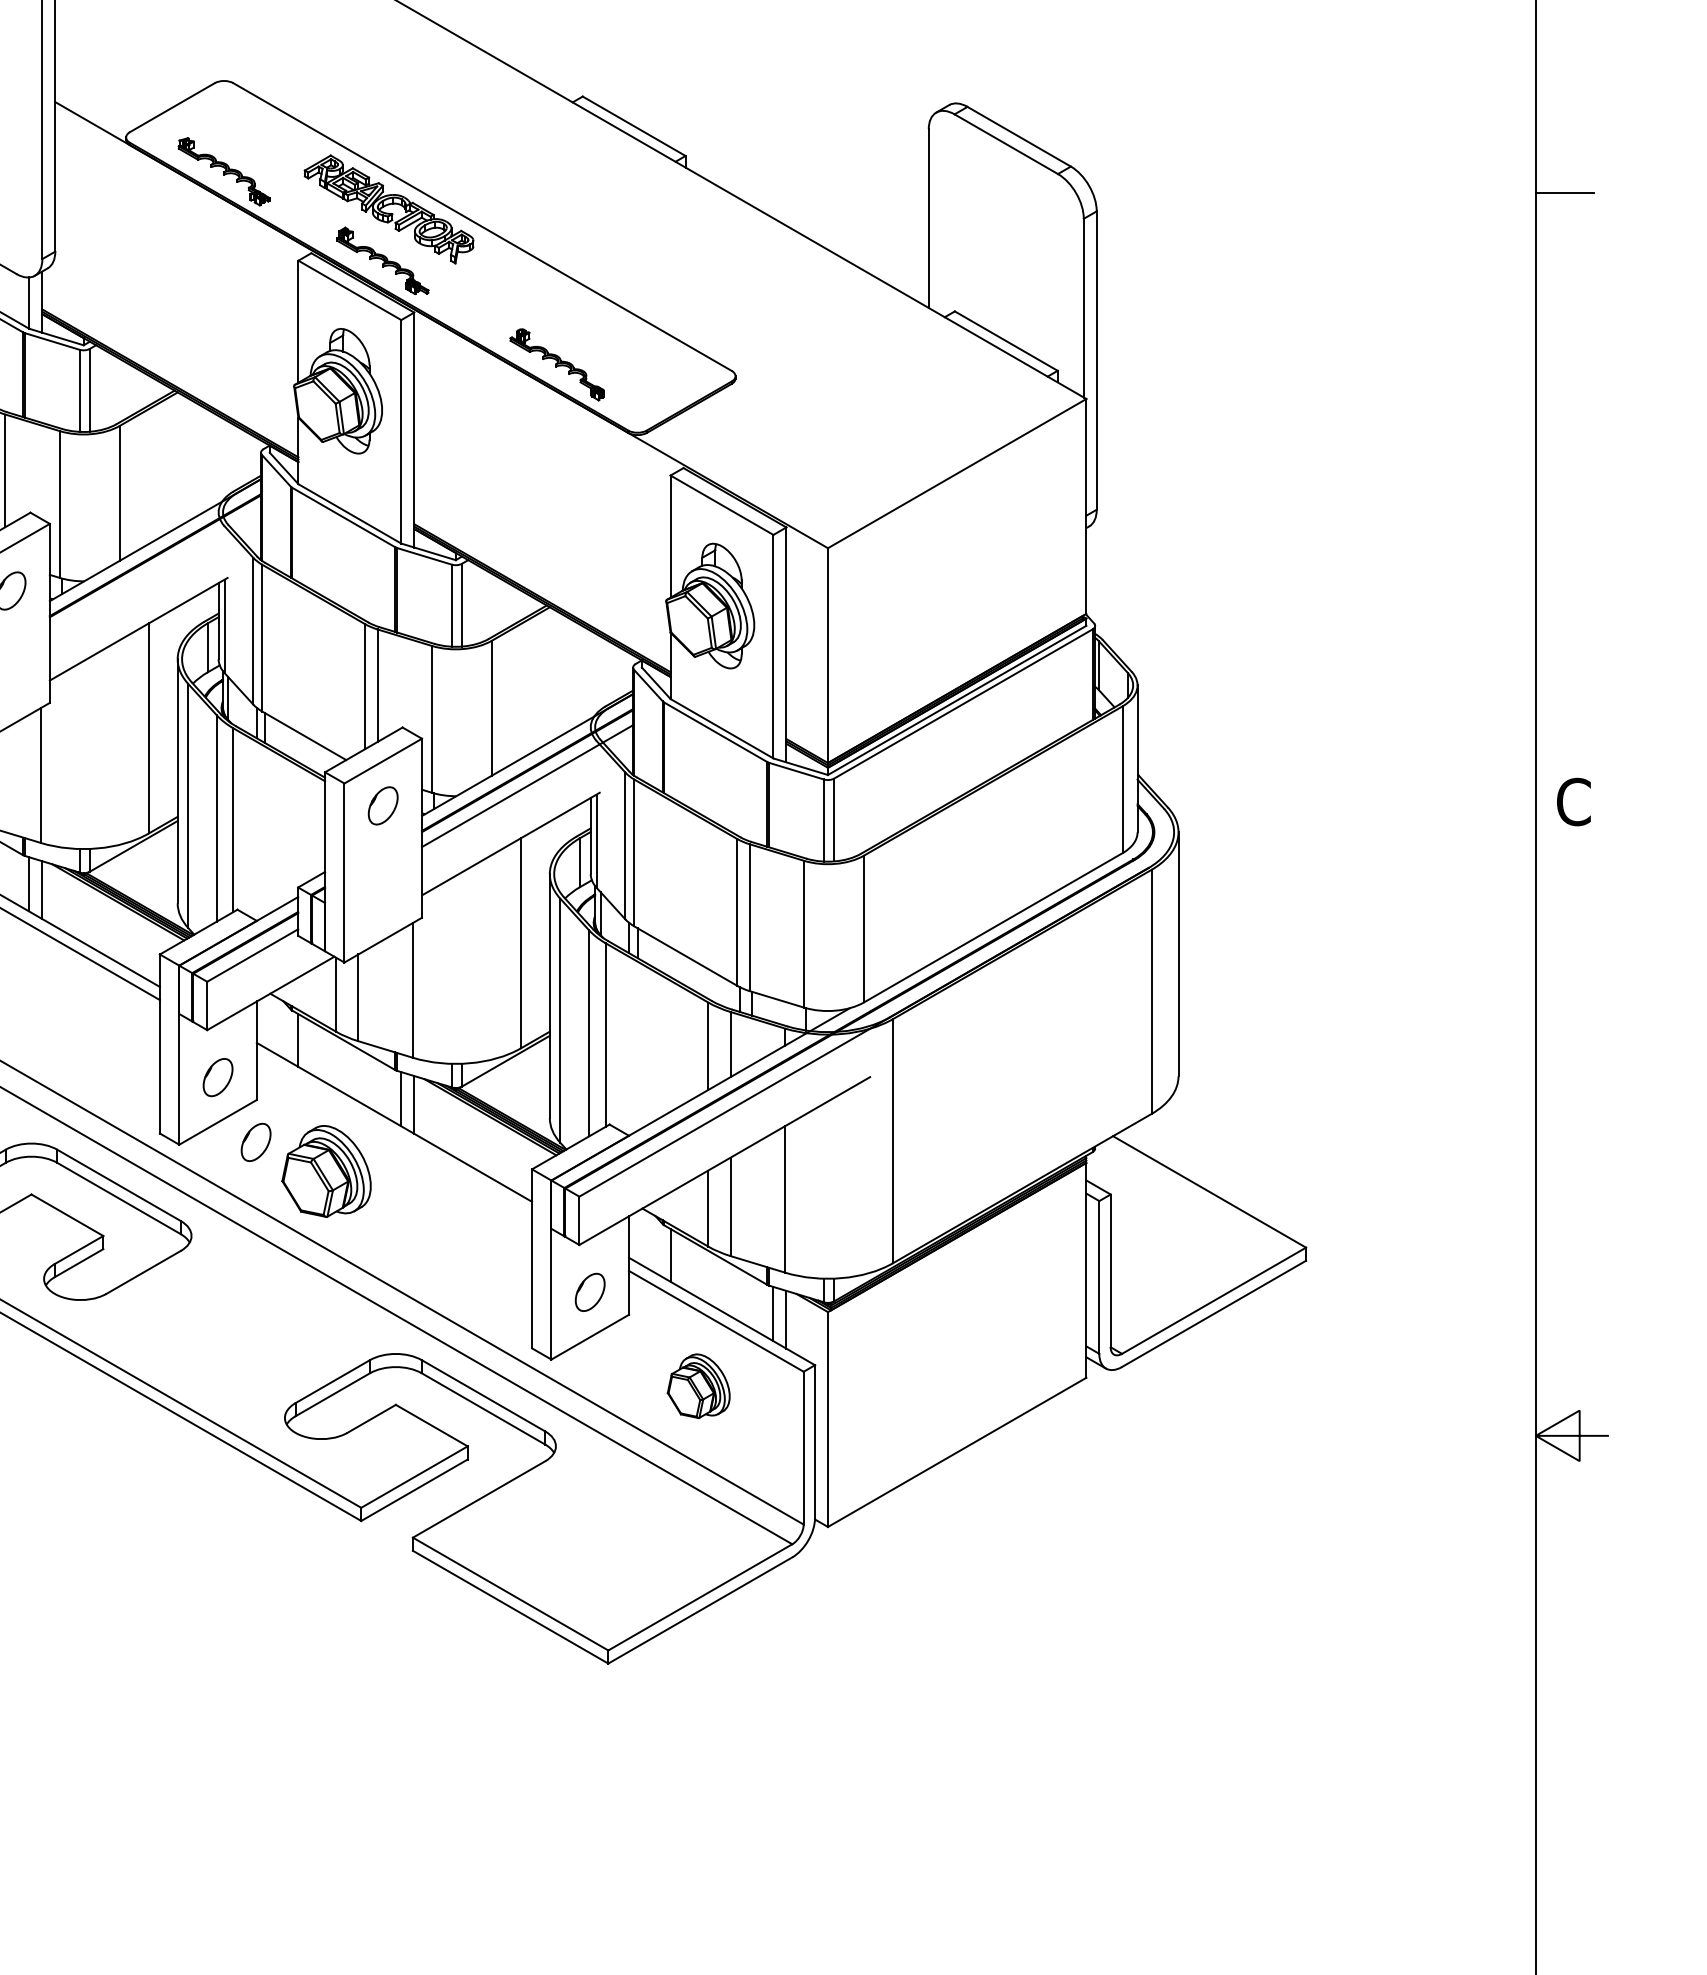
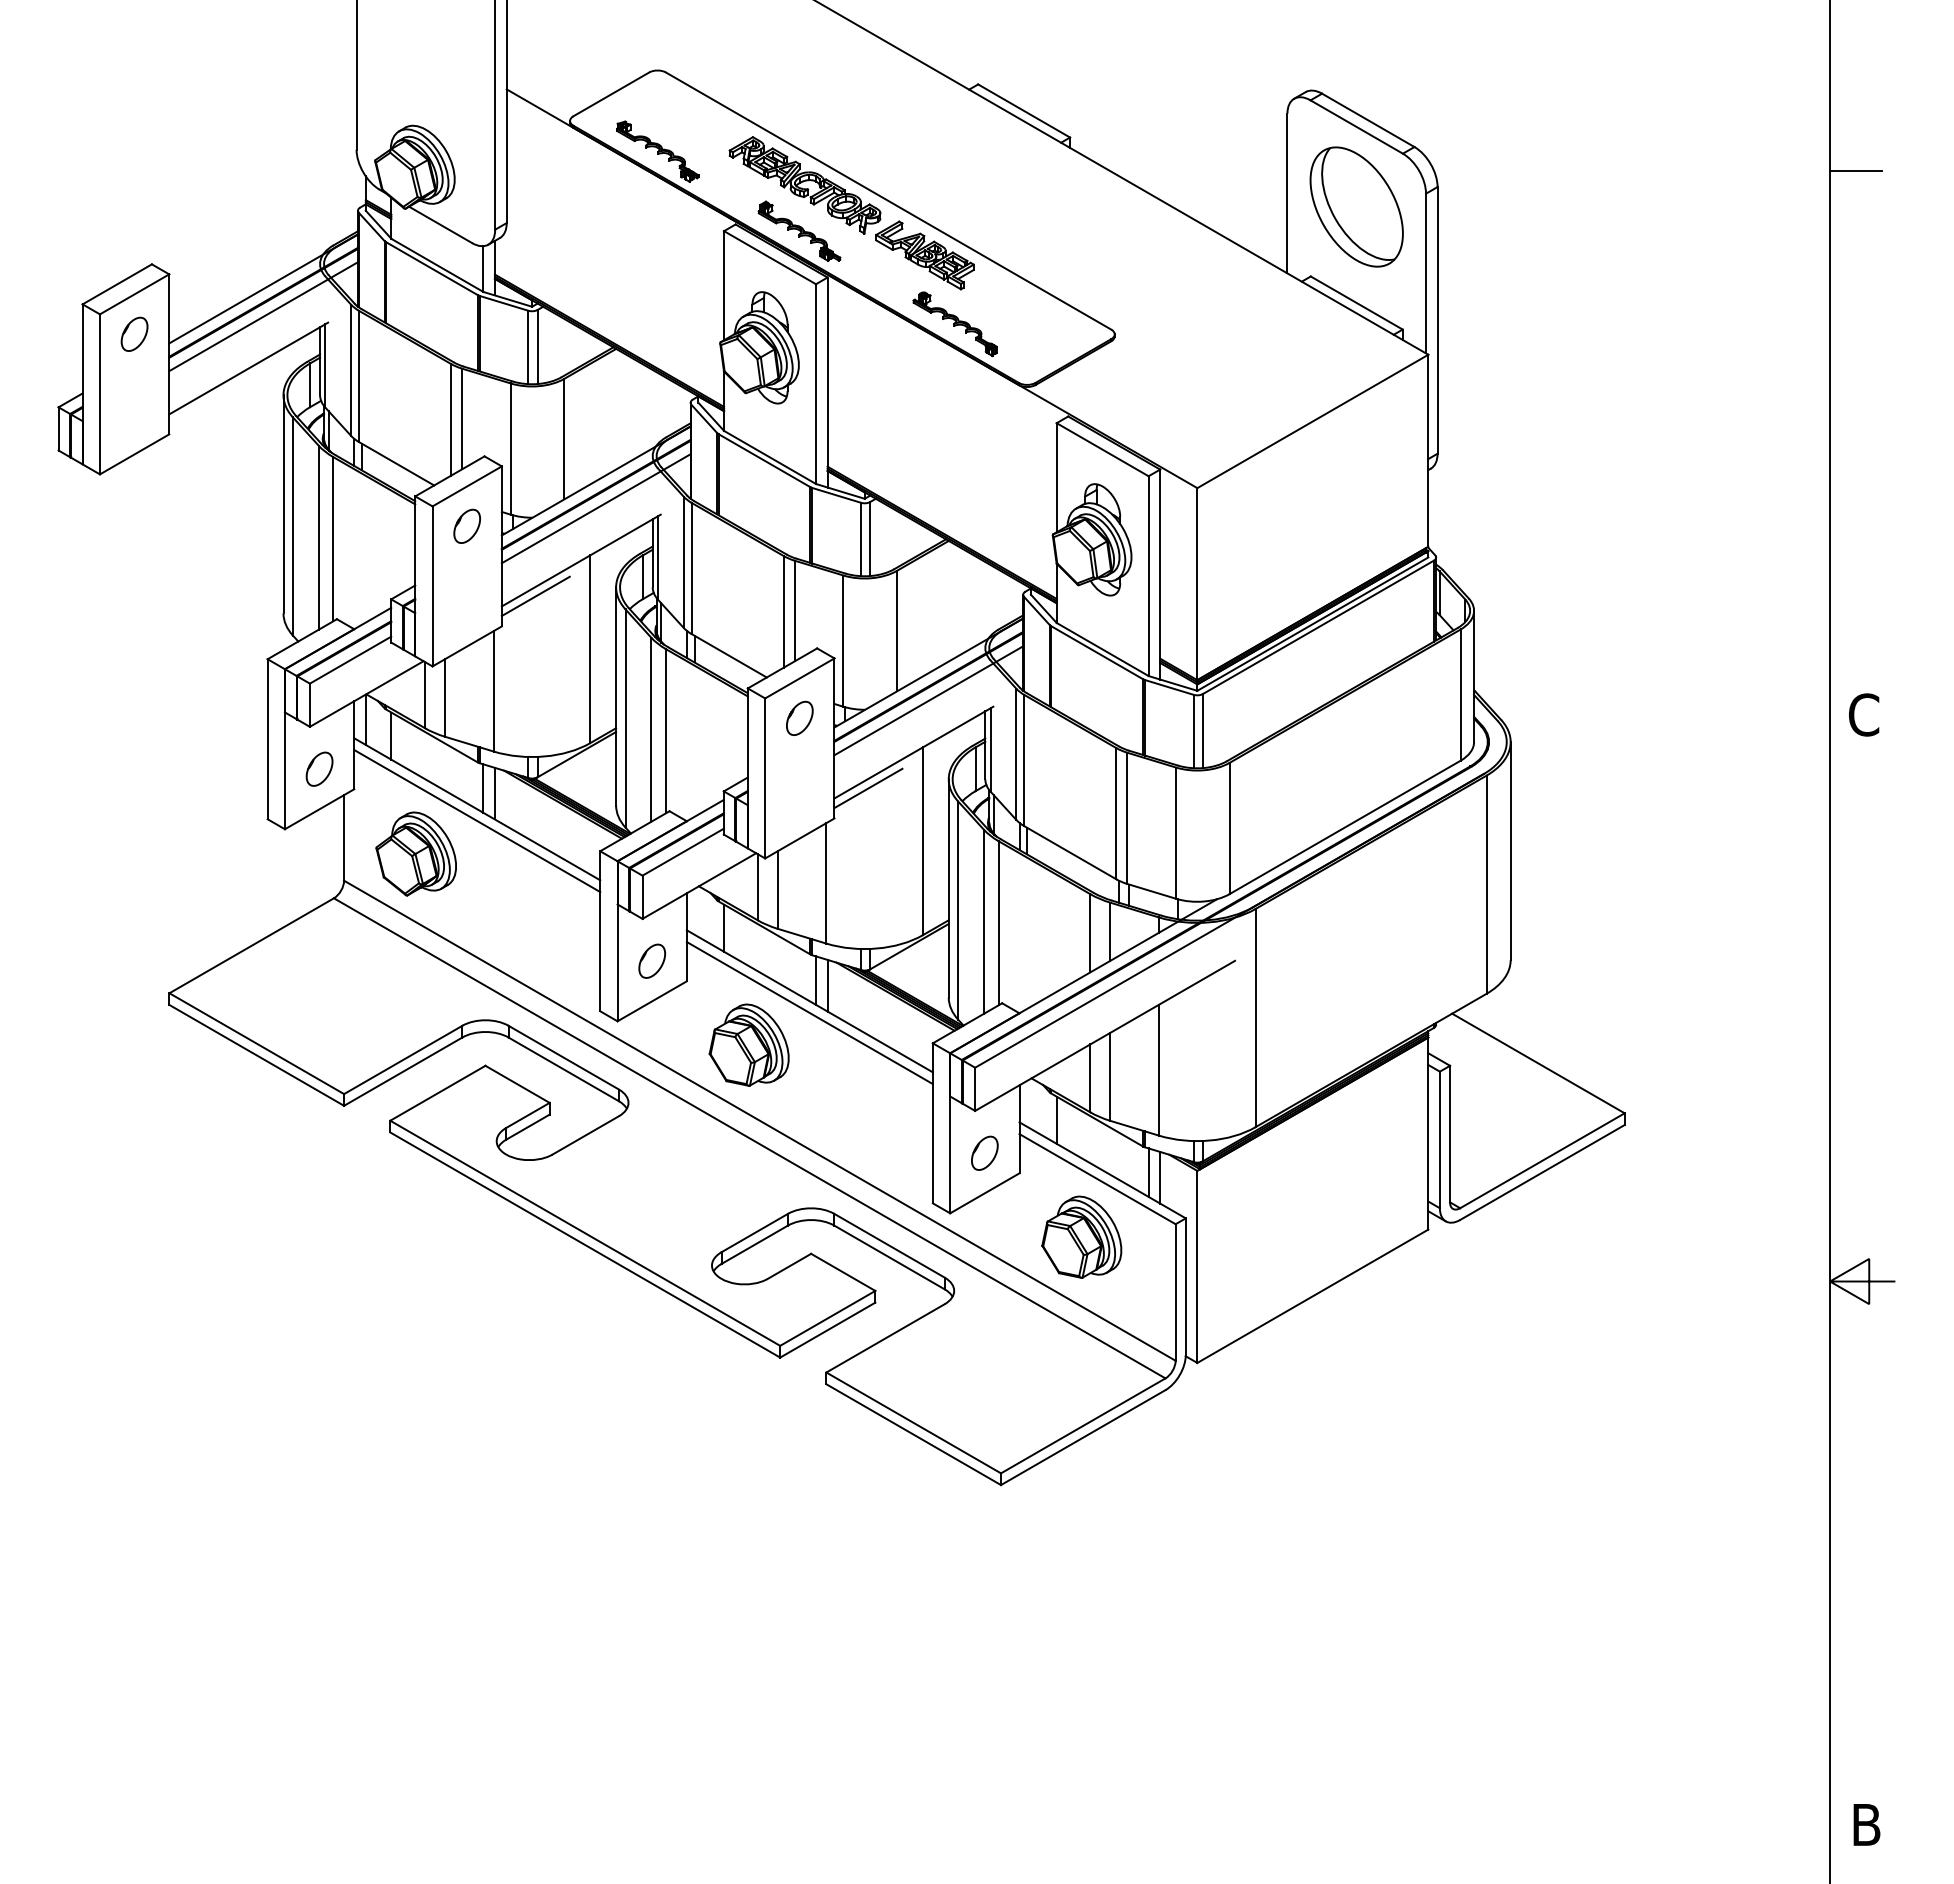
part: (1006, 233) -> (1356, 206), added
part: (522, 287) -> (924, 255), added
line: (154, 571) -> (595, 508), added
line: (87, 669) -> (535, 596), added
line: (460, 884) -> (868, 788), added
line: (394, 1135) -> (809, 1013), added
part: (255, 1141) -> (685, 1018), removed
part: (698, 1385) -> (1081, 1236), size x1.43

